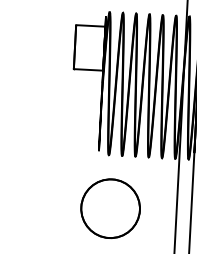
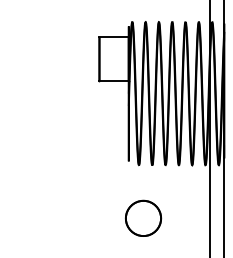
circle: (110, 208) -> (143, 218), size x0.6

